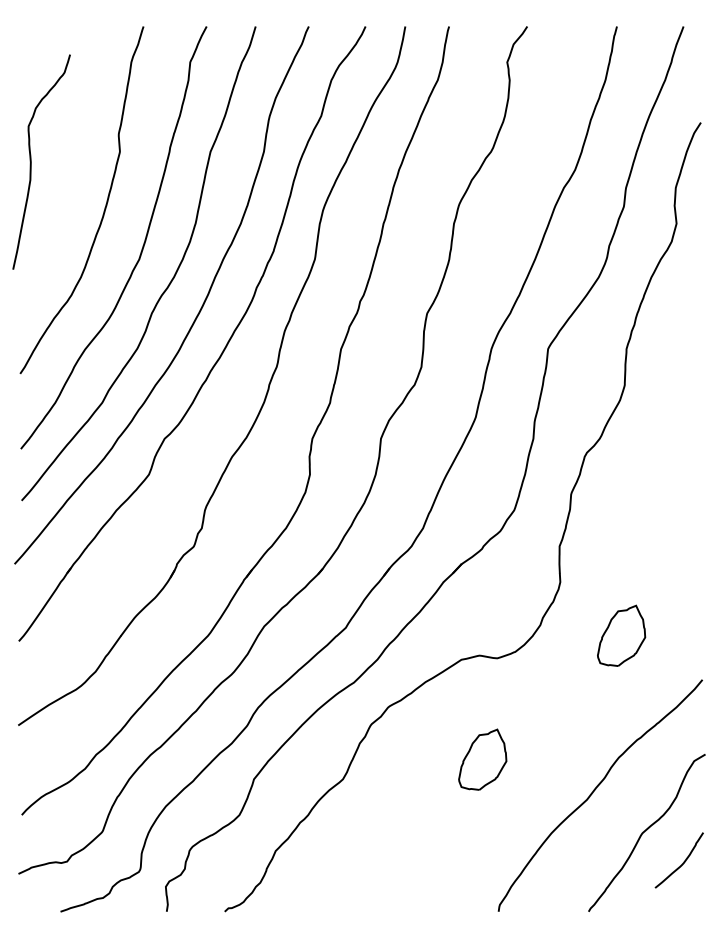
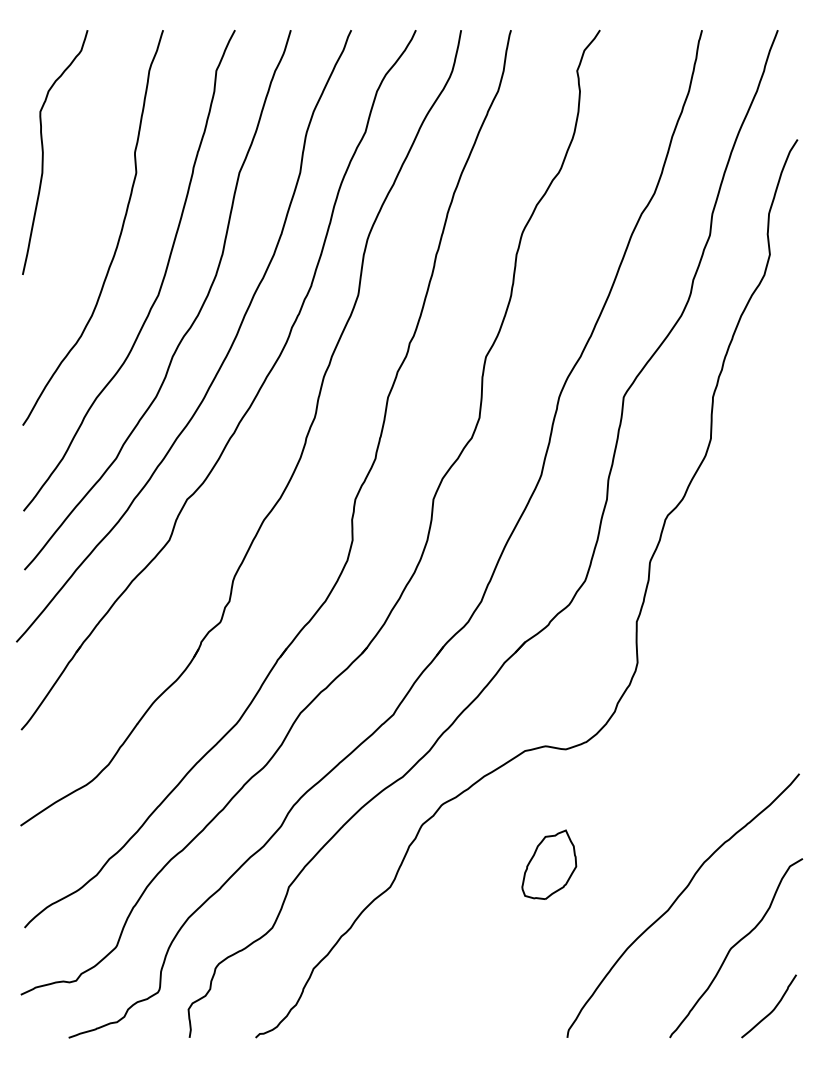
curve: (31, 162) -> (43, 152), moved
part: (621, 635) -> (707, 723), removed
curve: (682, 863) -> (772, 1009), moved

